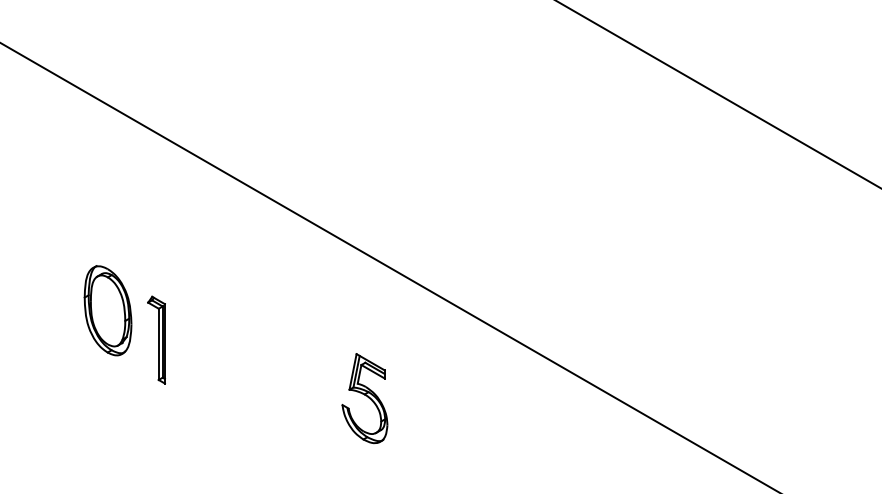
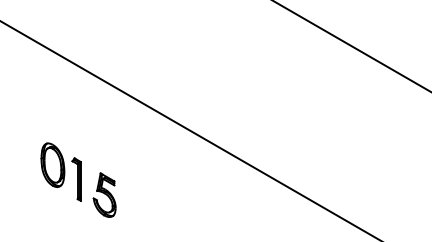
part: (123, 323) -> (60, 171), moved
part: (364, 397) -> (104, 194), moved

